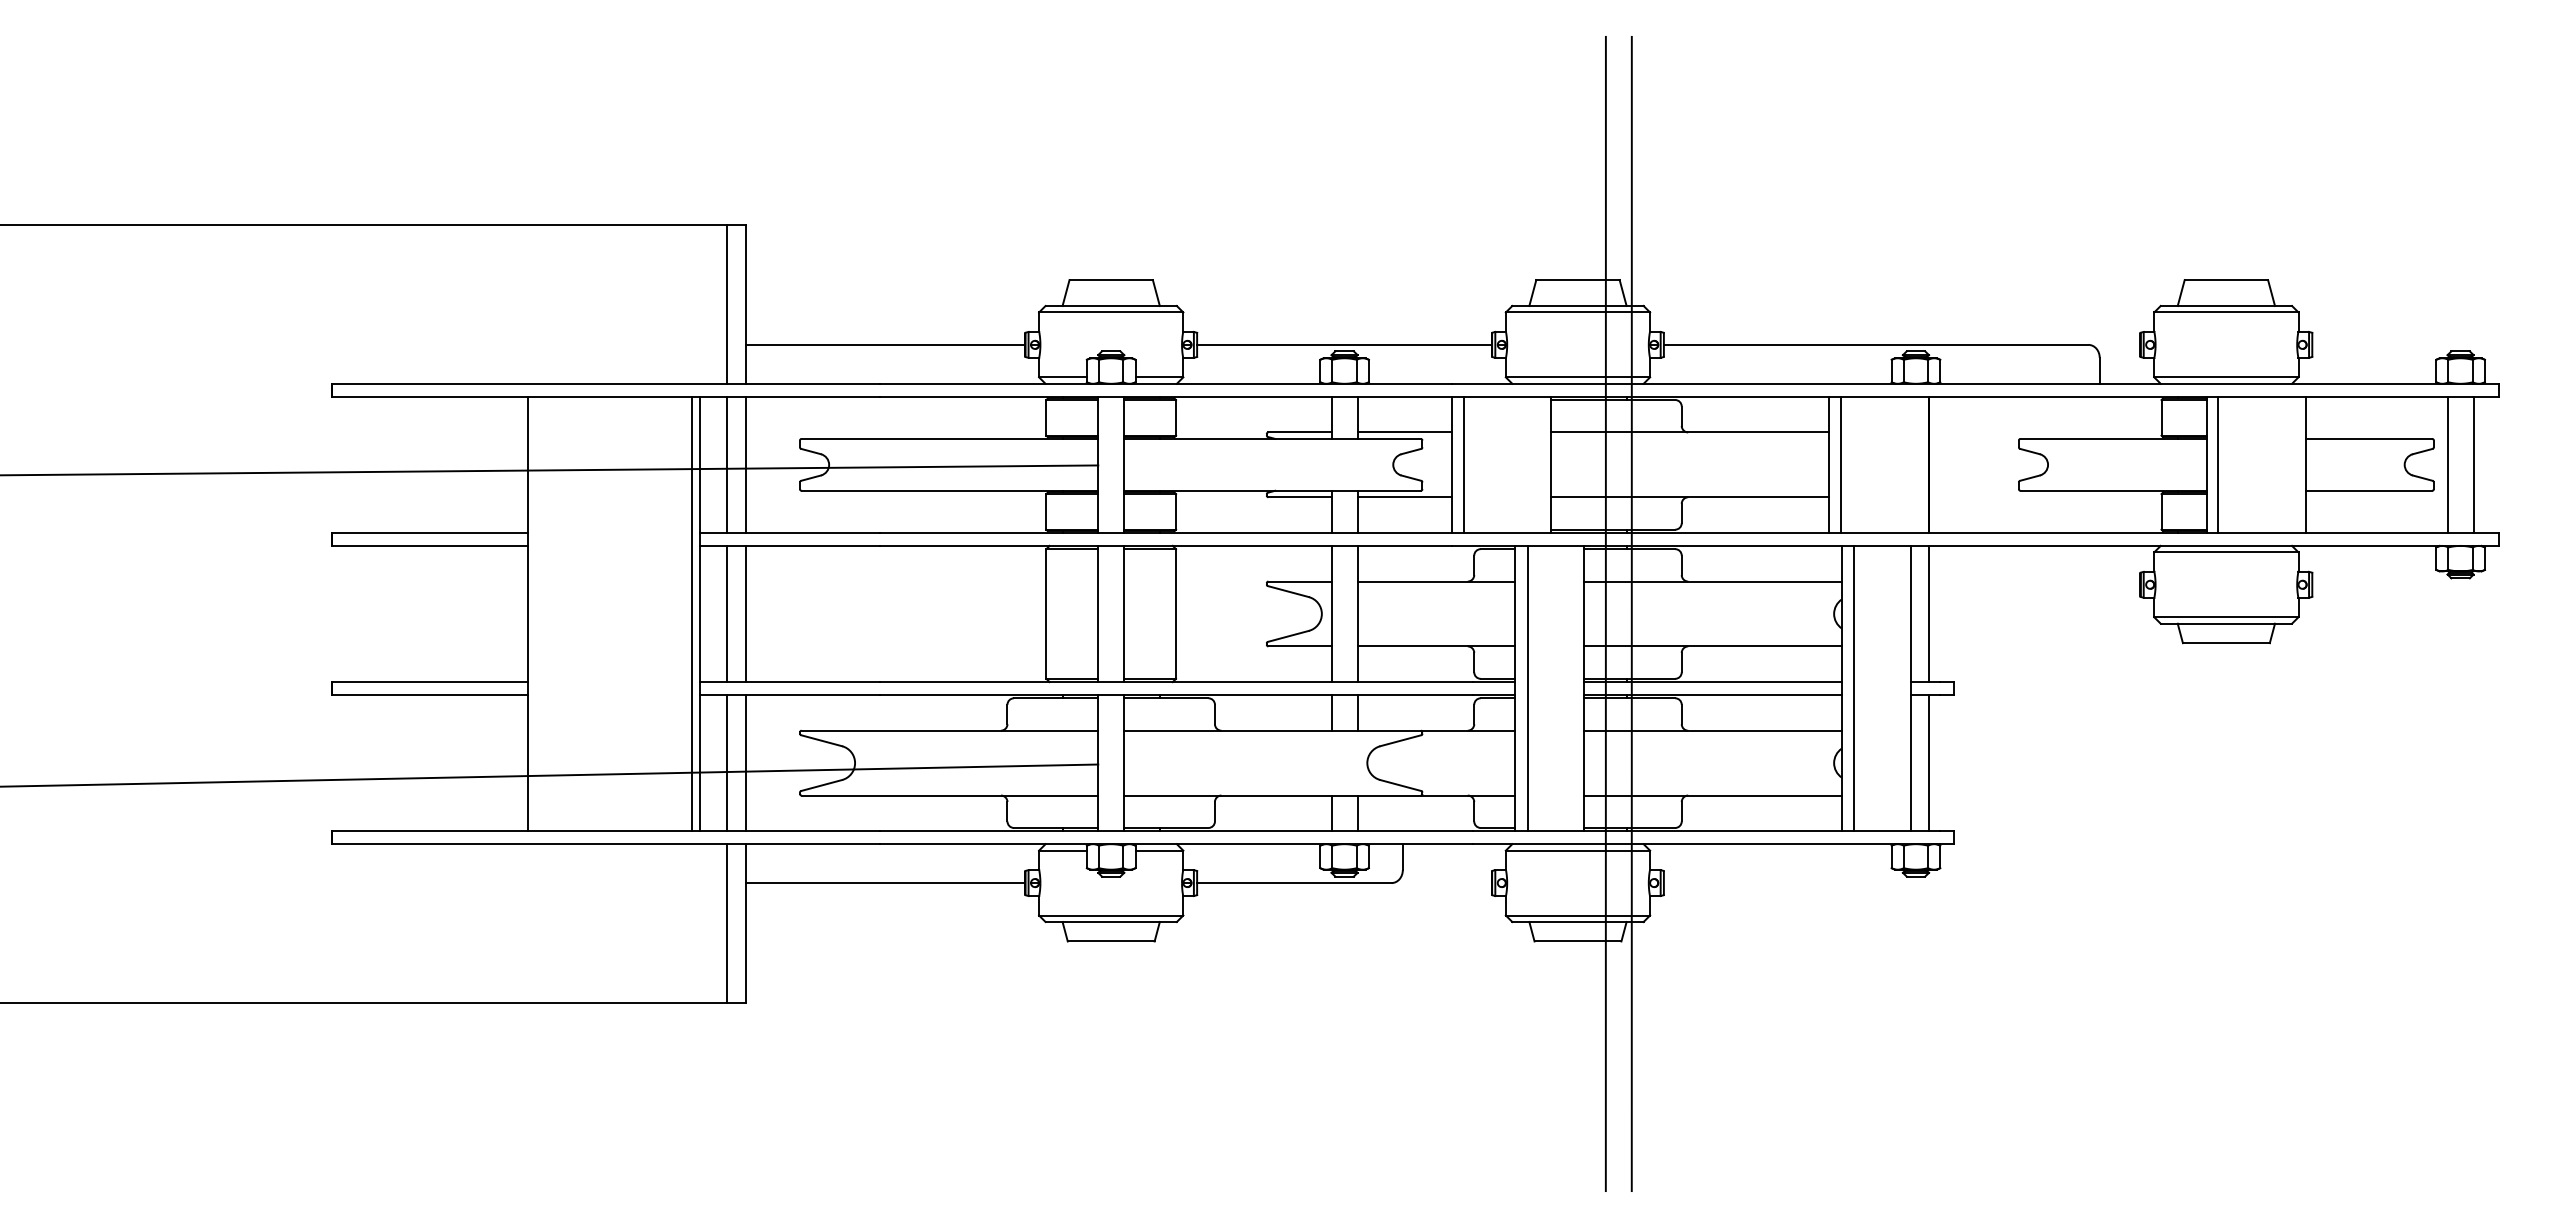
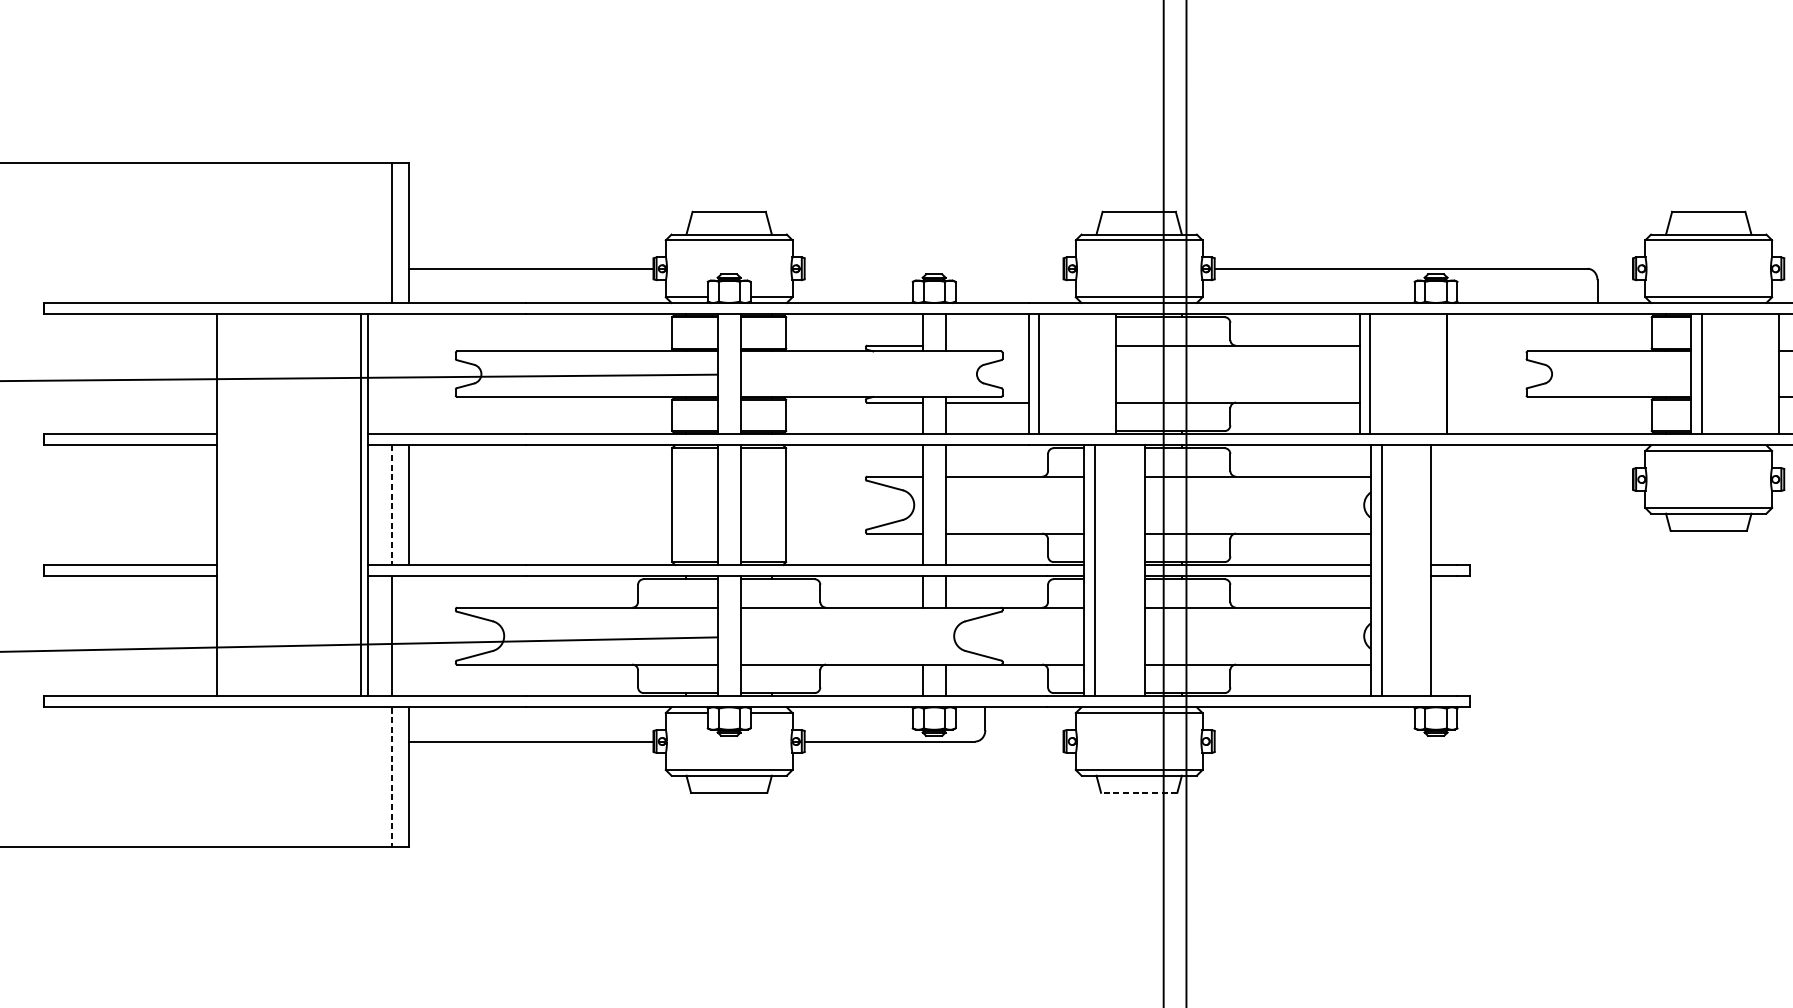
line: (1344, 344) -> (934, 268), removed
line: (1404, 432) -> (986, 345), removed
line: (727, 464) -> (392, 373), removed
line: (746, 464) -> (408, 373), removed
line: (1928, 613) -> (1447, 504), removed
line: (727, 614) -> (392, 505), solid -> dashed
line: (746, 763) -> (408, 636), removed
line: (1928, 763) -> (1447, 636), removed
line: (727, 924) -> (392, 777), solid -> dashed
line: (1577, 941) -> (1138, 792), solid -> dashed

